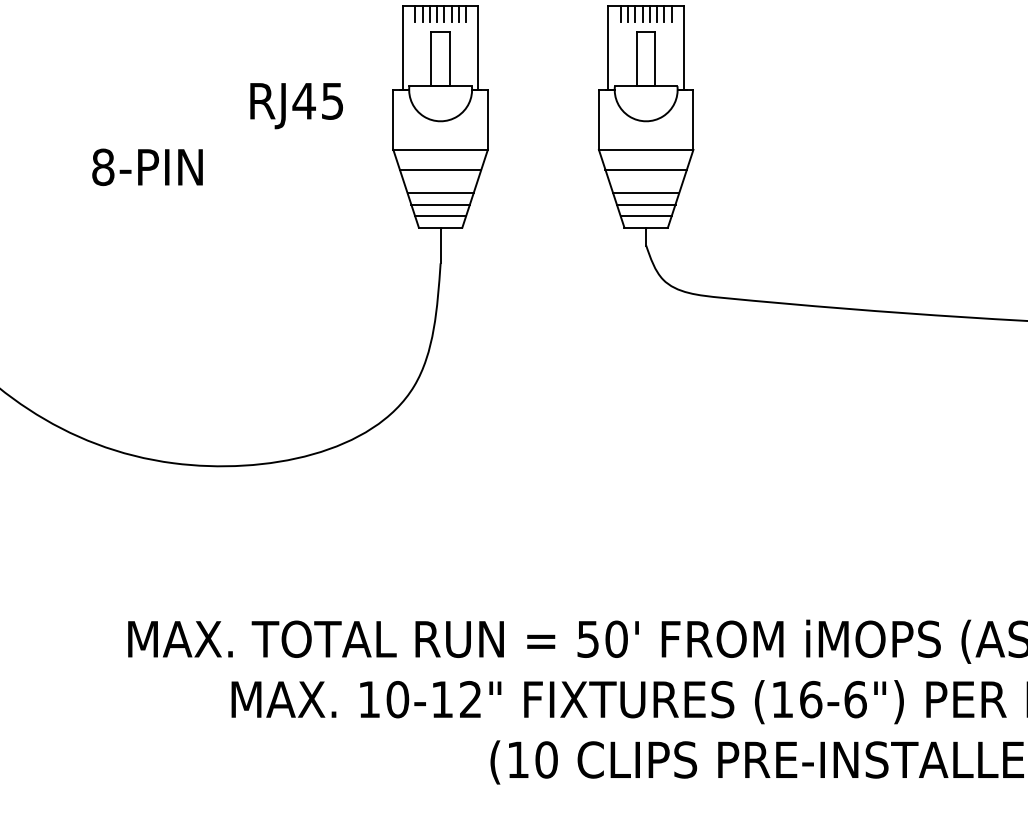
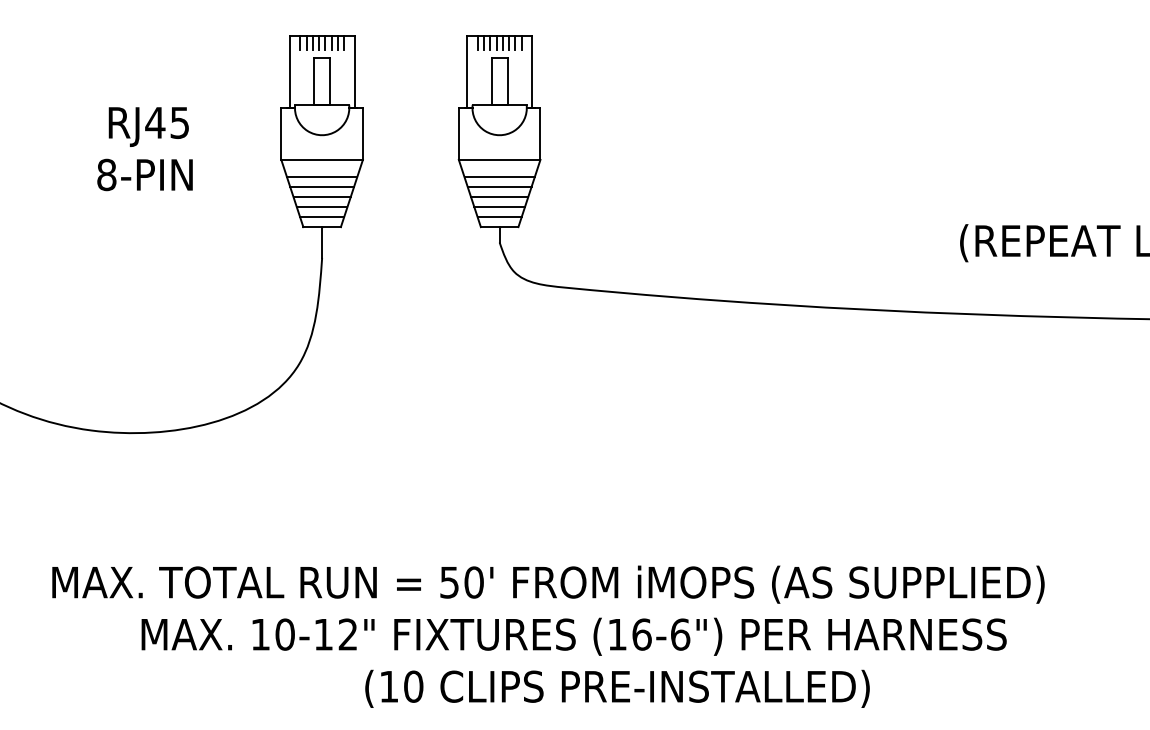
text: (296, 105) -> (148, 126), moved
text: (146, 166) -> (144, 174), moved
line: (441, 181) -> (322, 187), added
line: (646, 181) -> (499, 187), added

